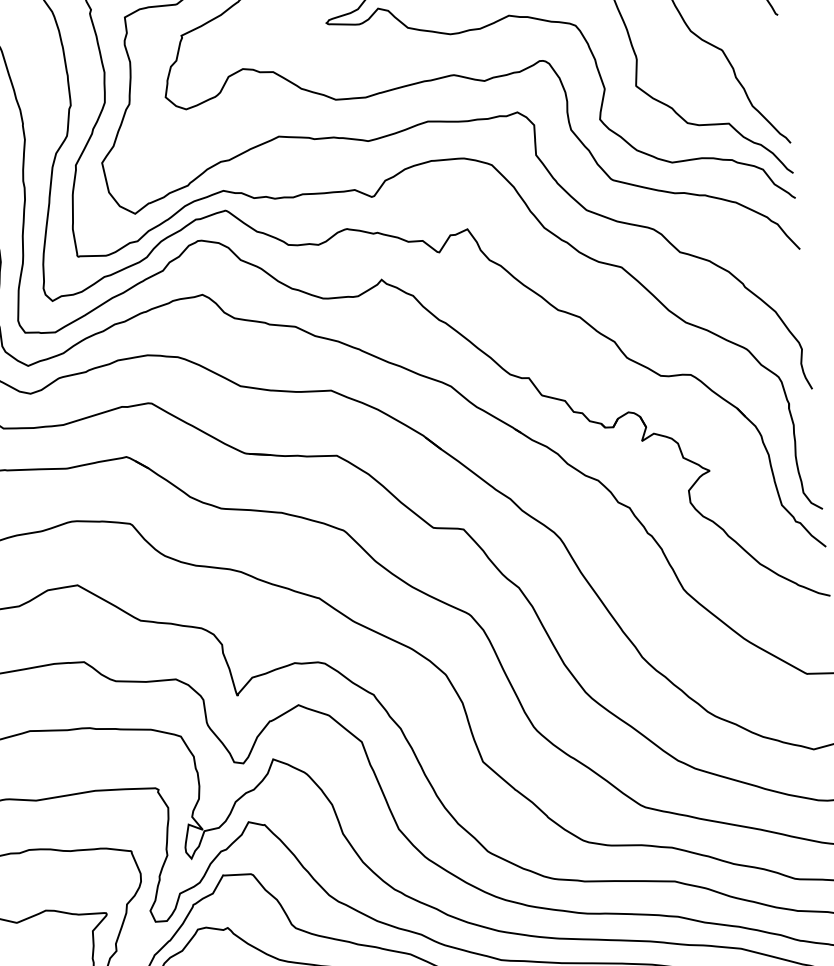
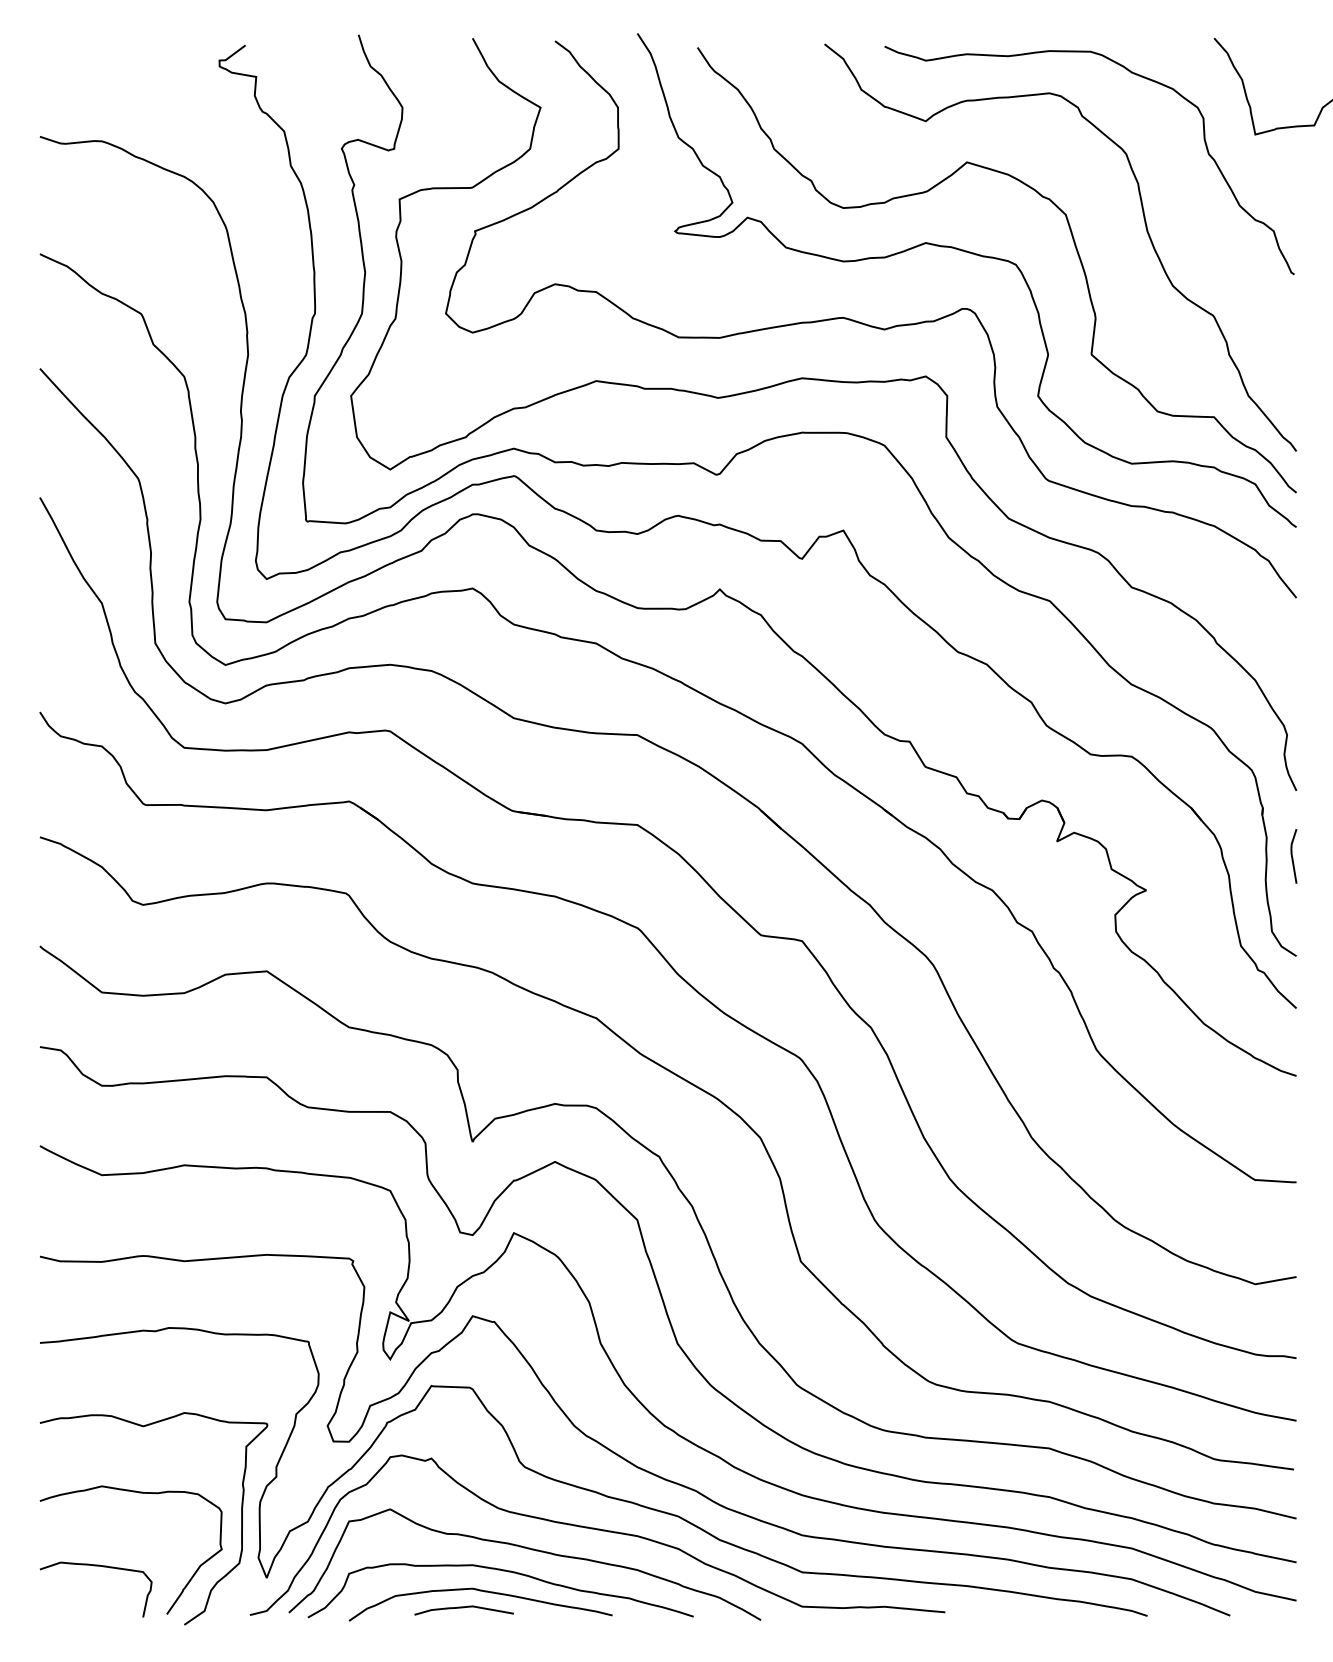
line: (813, 437) -> (1292, 856), added

